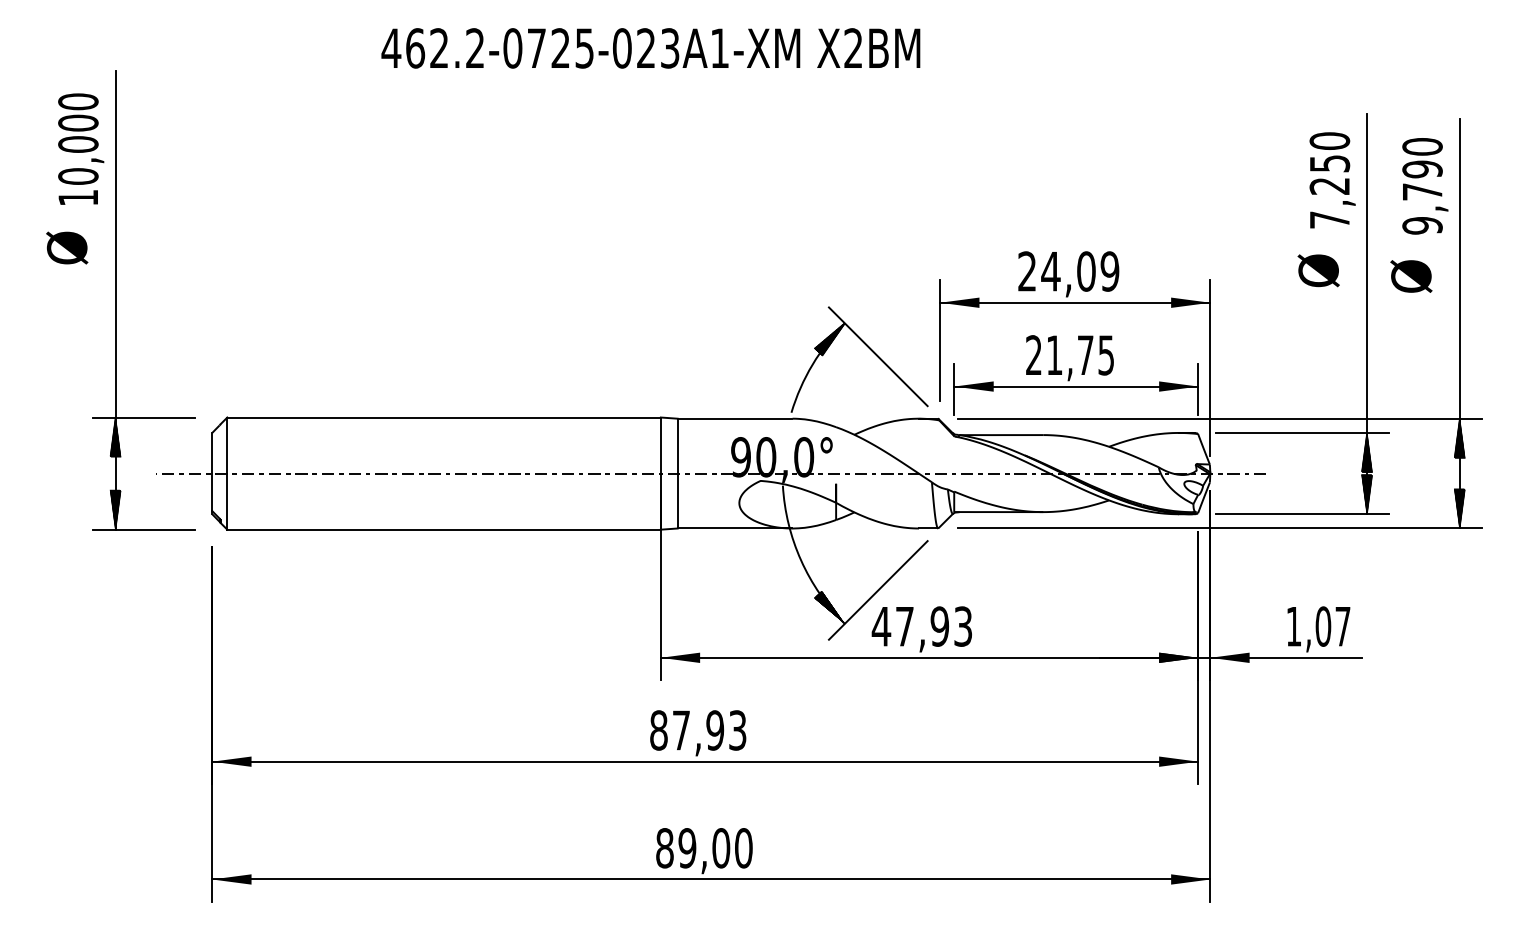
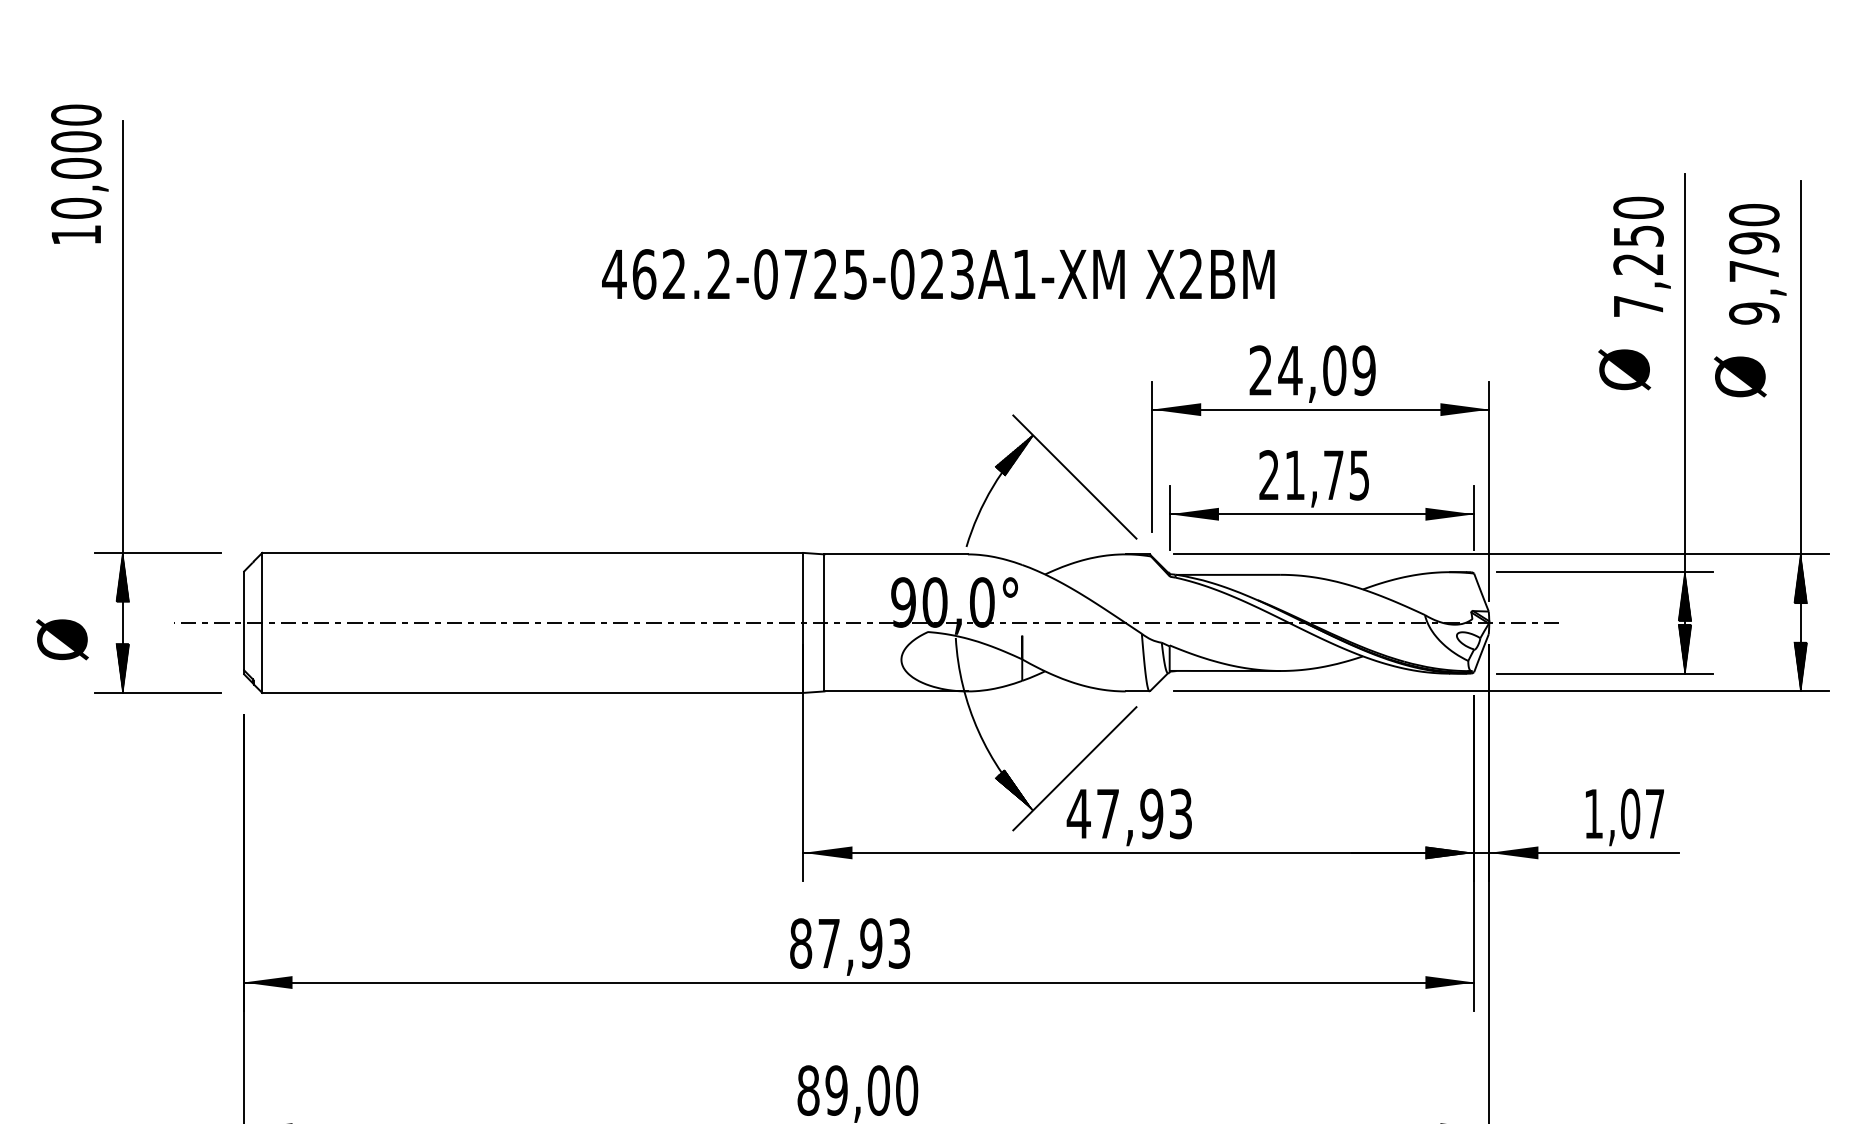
text: (650, 48) -> (937, 274), moved
text: (81, 148) -> (80, 173), moved
text: (67, 247) -> (62, 639), moved

